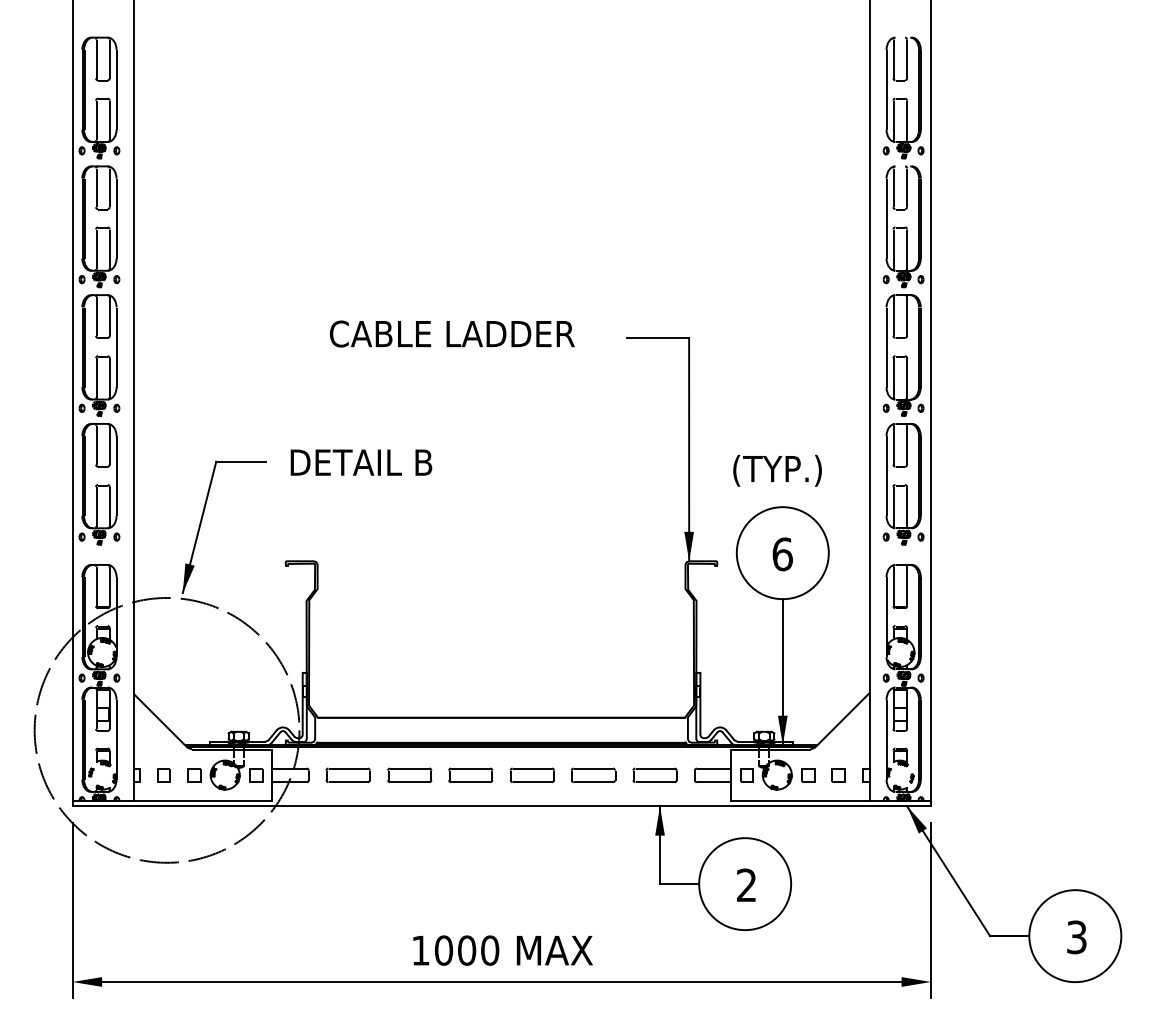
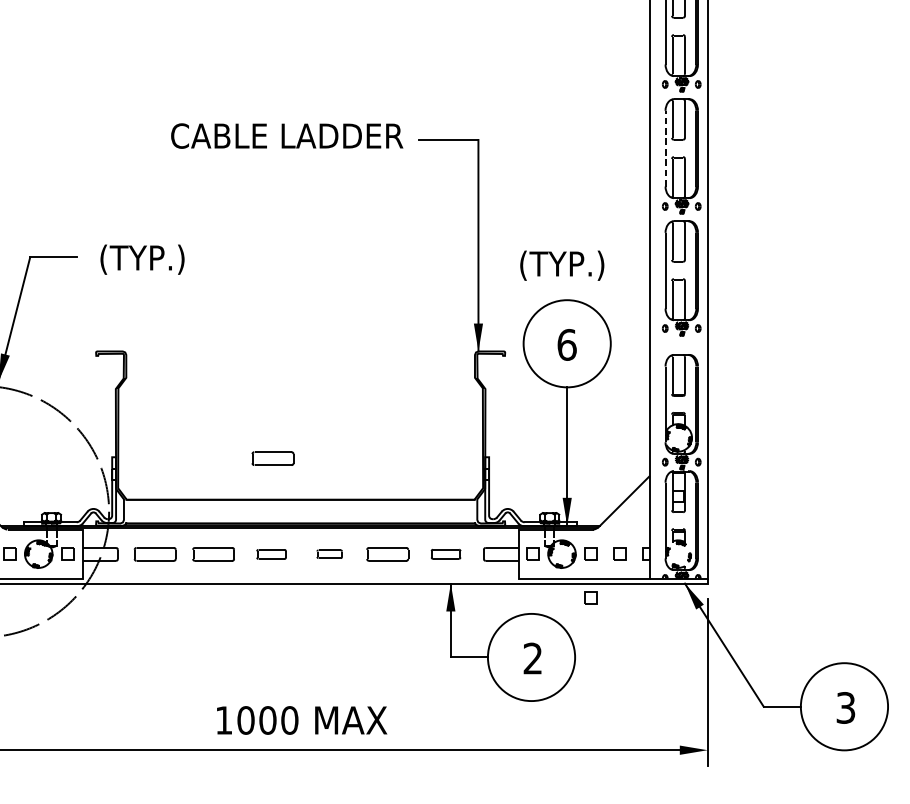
text: (451, 333) -> (286, 135), moved
line: (887, 347) -> (666, 148), solid -> dashed
text: (361, 464) -> (167, 259), DETAIL B -> (TYP.)
part: (472, 673) -> (273, 457), added
part: (531, 774) -> (329, 553), size x0.6
part: (654, 774) -> (445, 553), size x0.7
part: (470, 775) -> (271, 554), size x0.7
part: (808, 821) -> (591, 598), added

